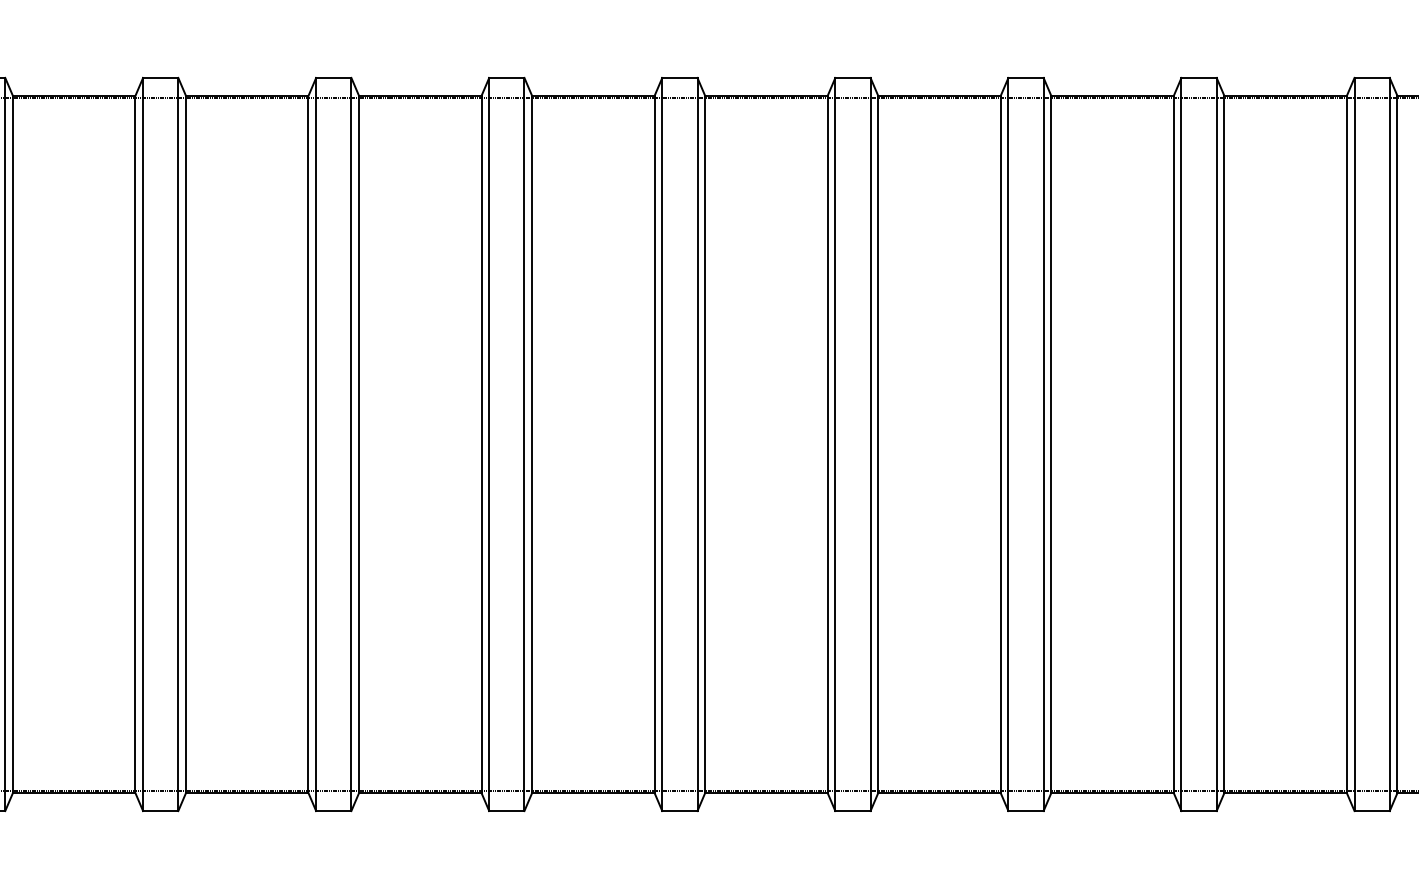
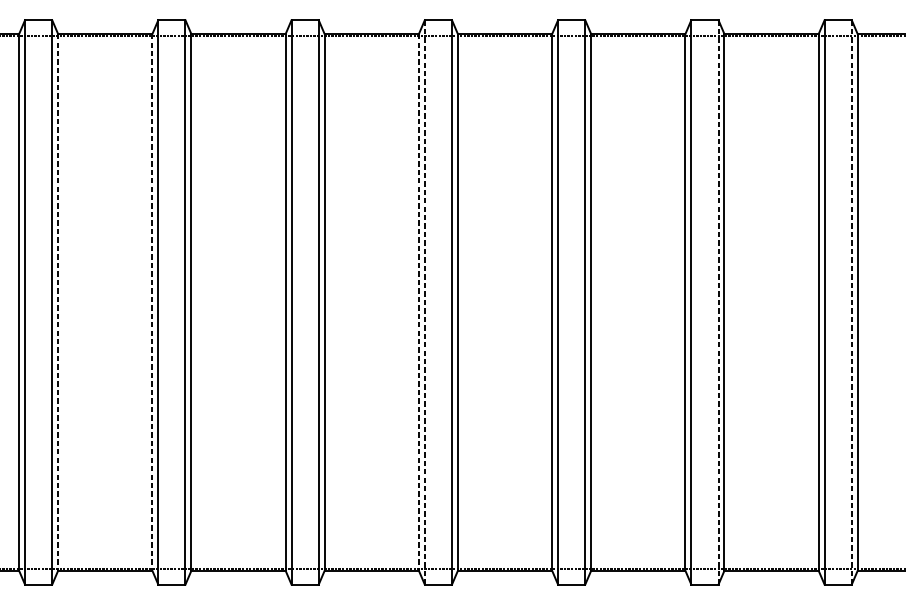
line: (186, 444) -> (58, 302), solid -> dashed
line: (308, 444) -> (152, 302), solid -> dashed
line: (654, 444) -> (418, 302), solid -> dashed
line: (662, 444) -> (425, 302), solid -> dashed
line: (1043, 444) -> (718, 302), solid -> dashed
line: (1216, 444) -> (851, 302), solid -> dashed

